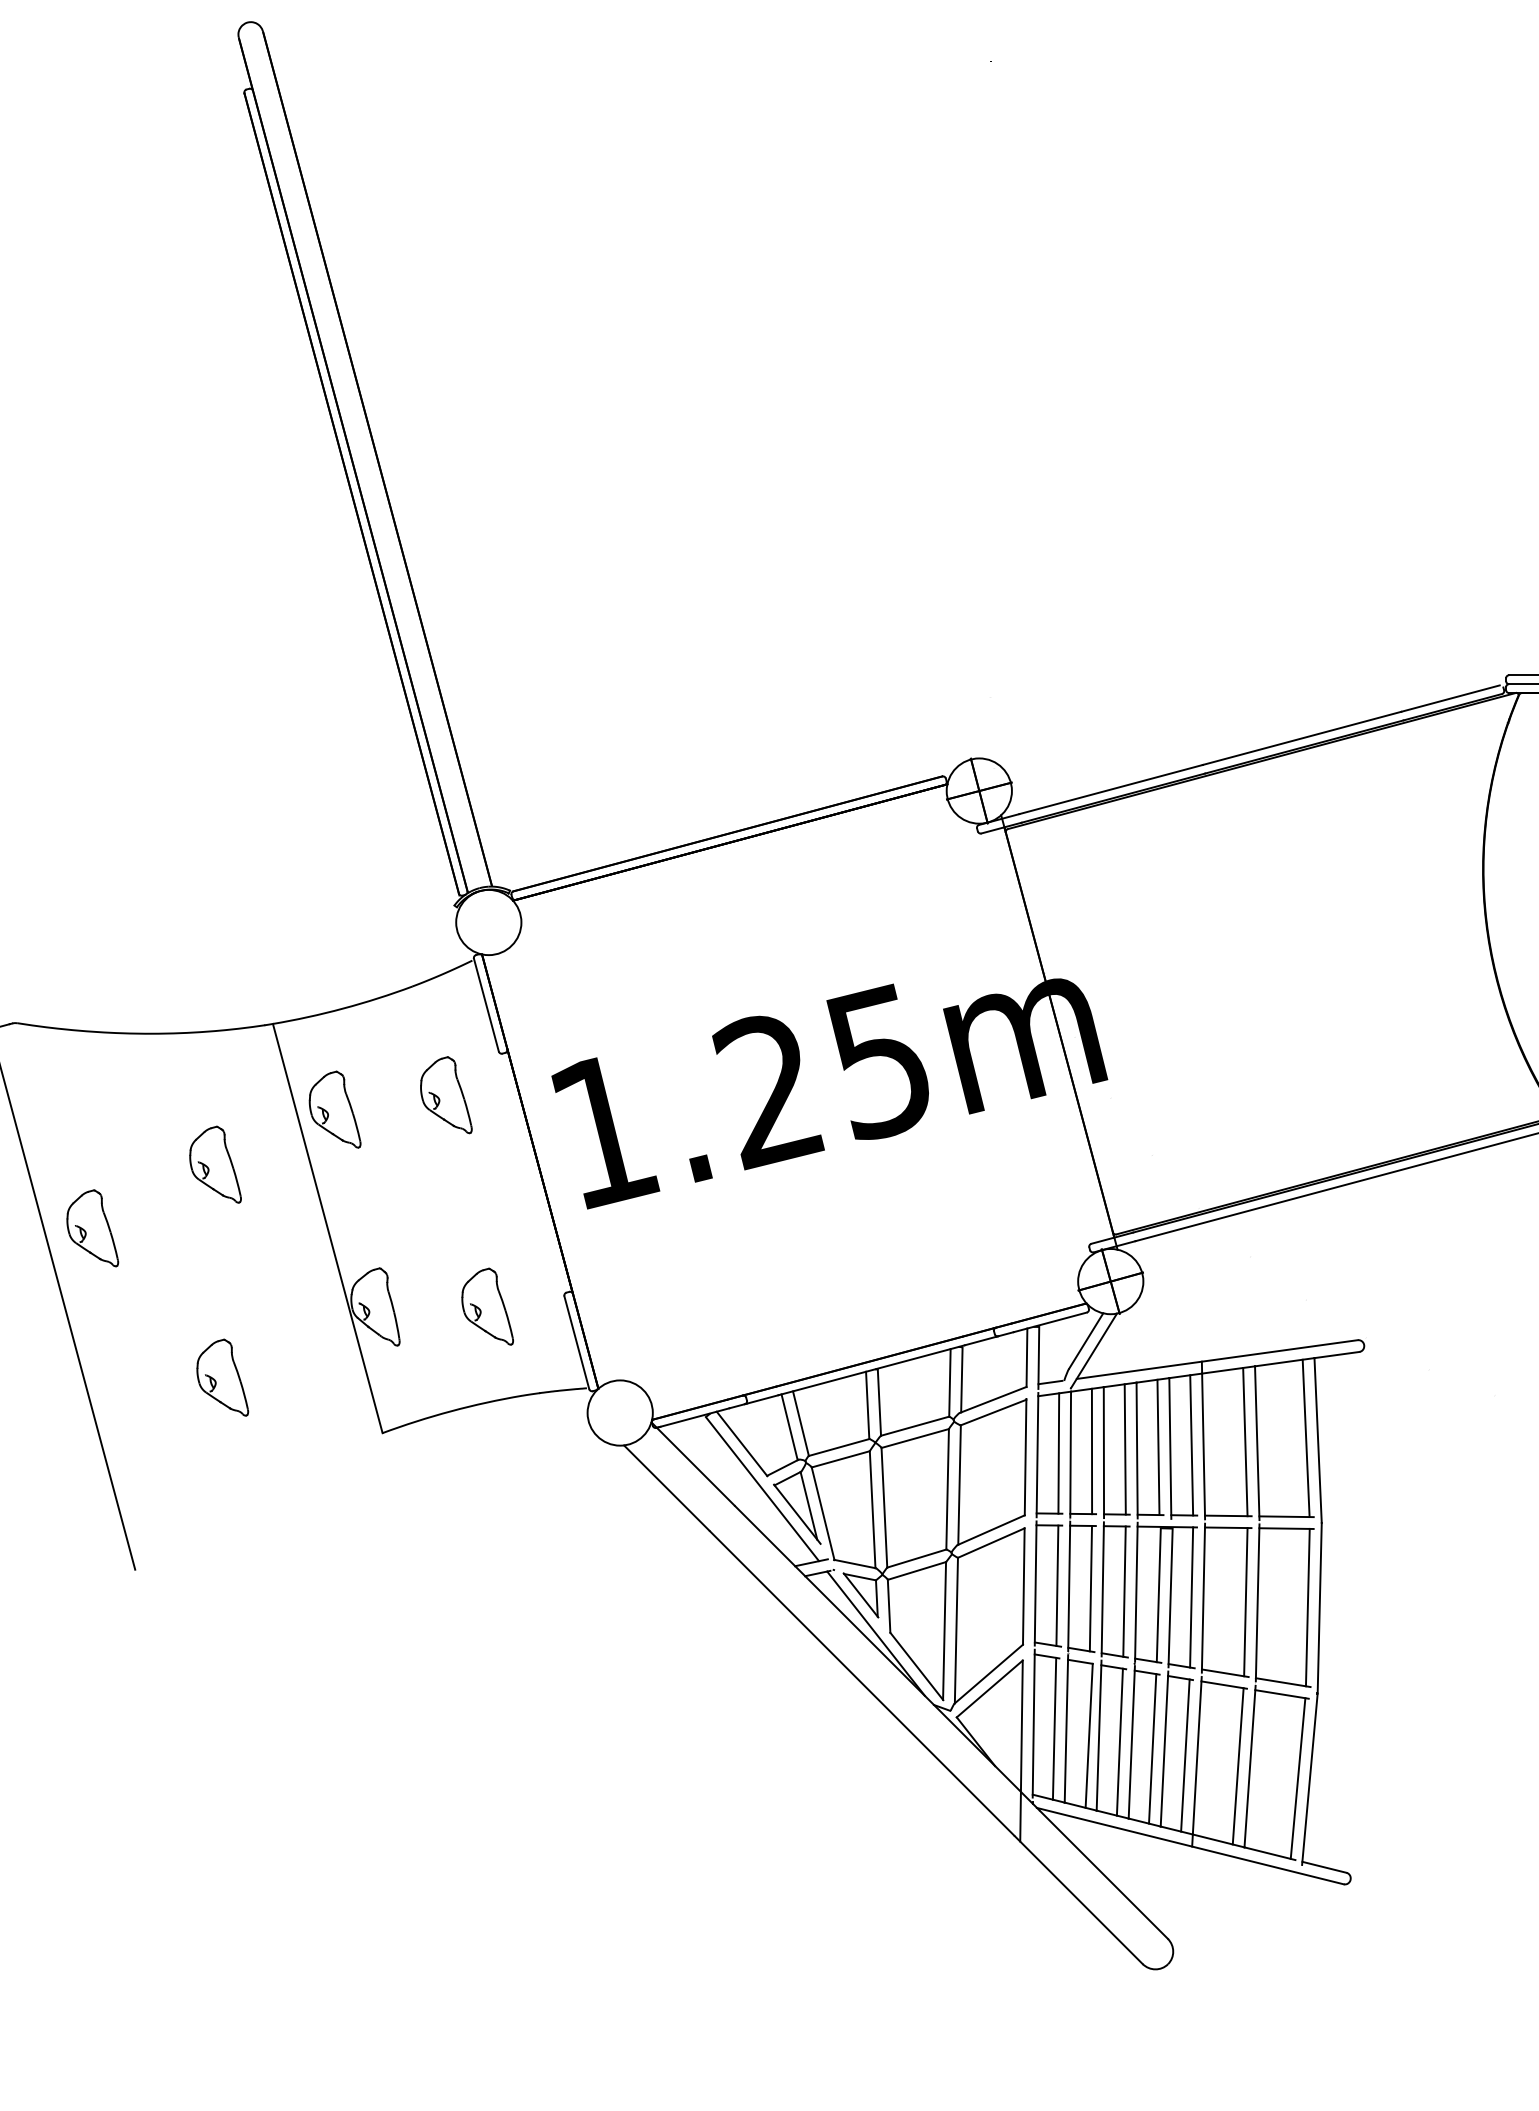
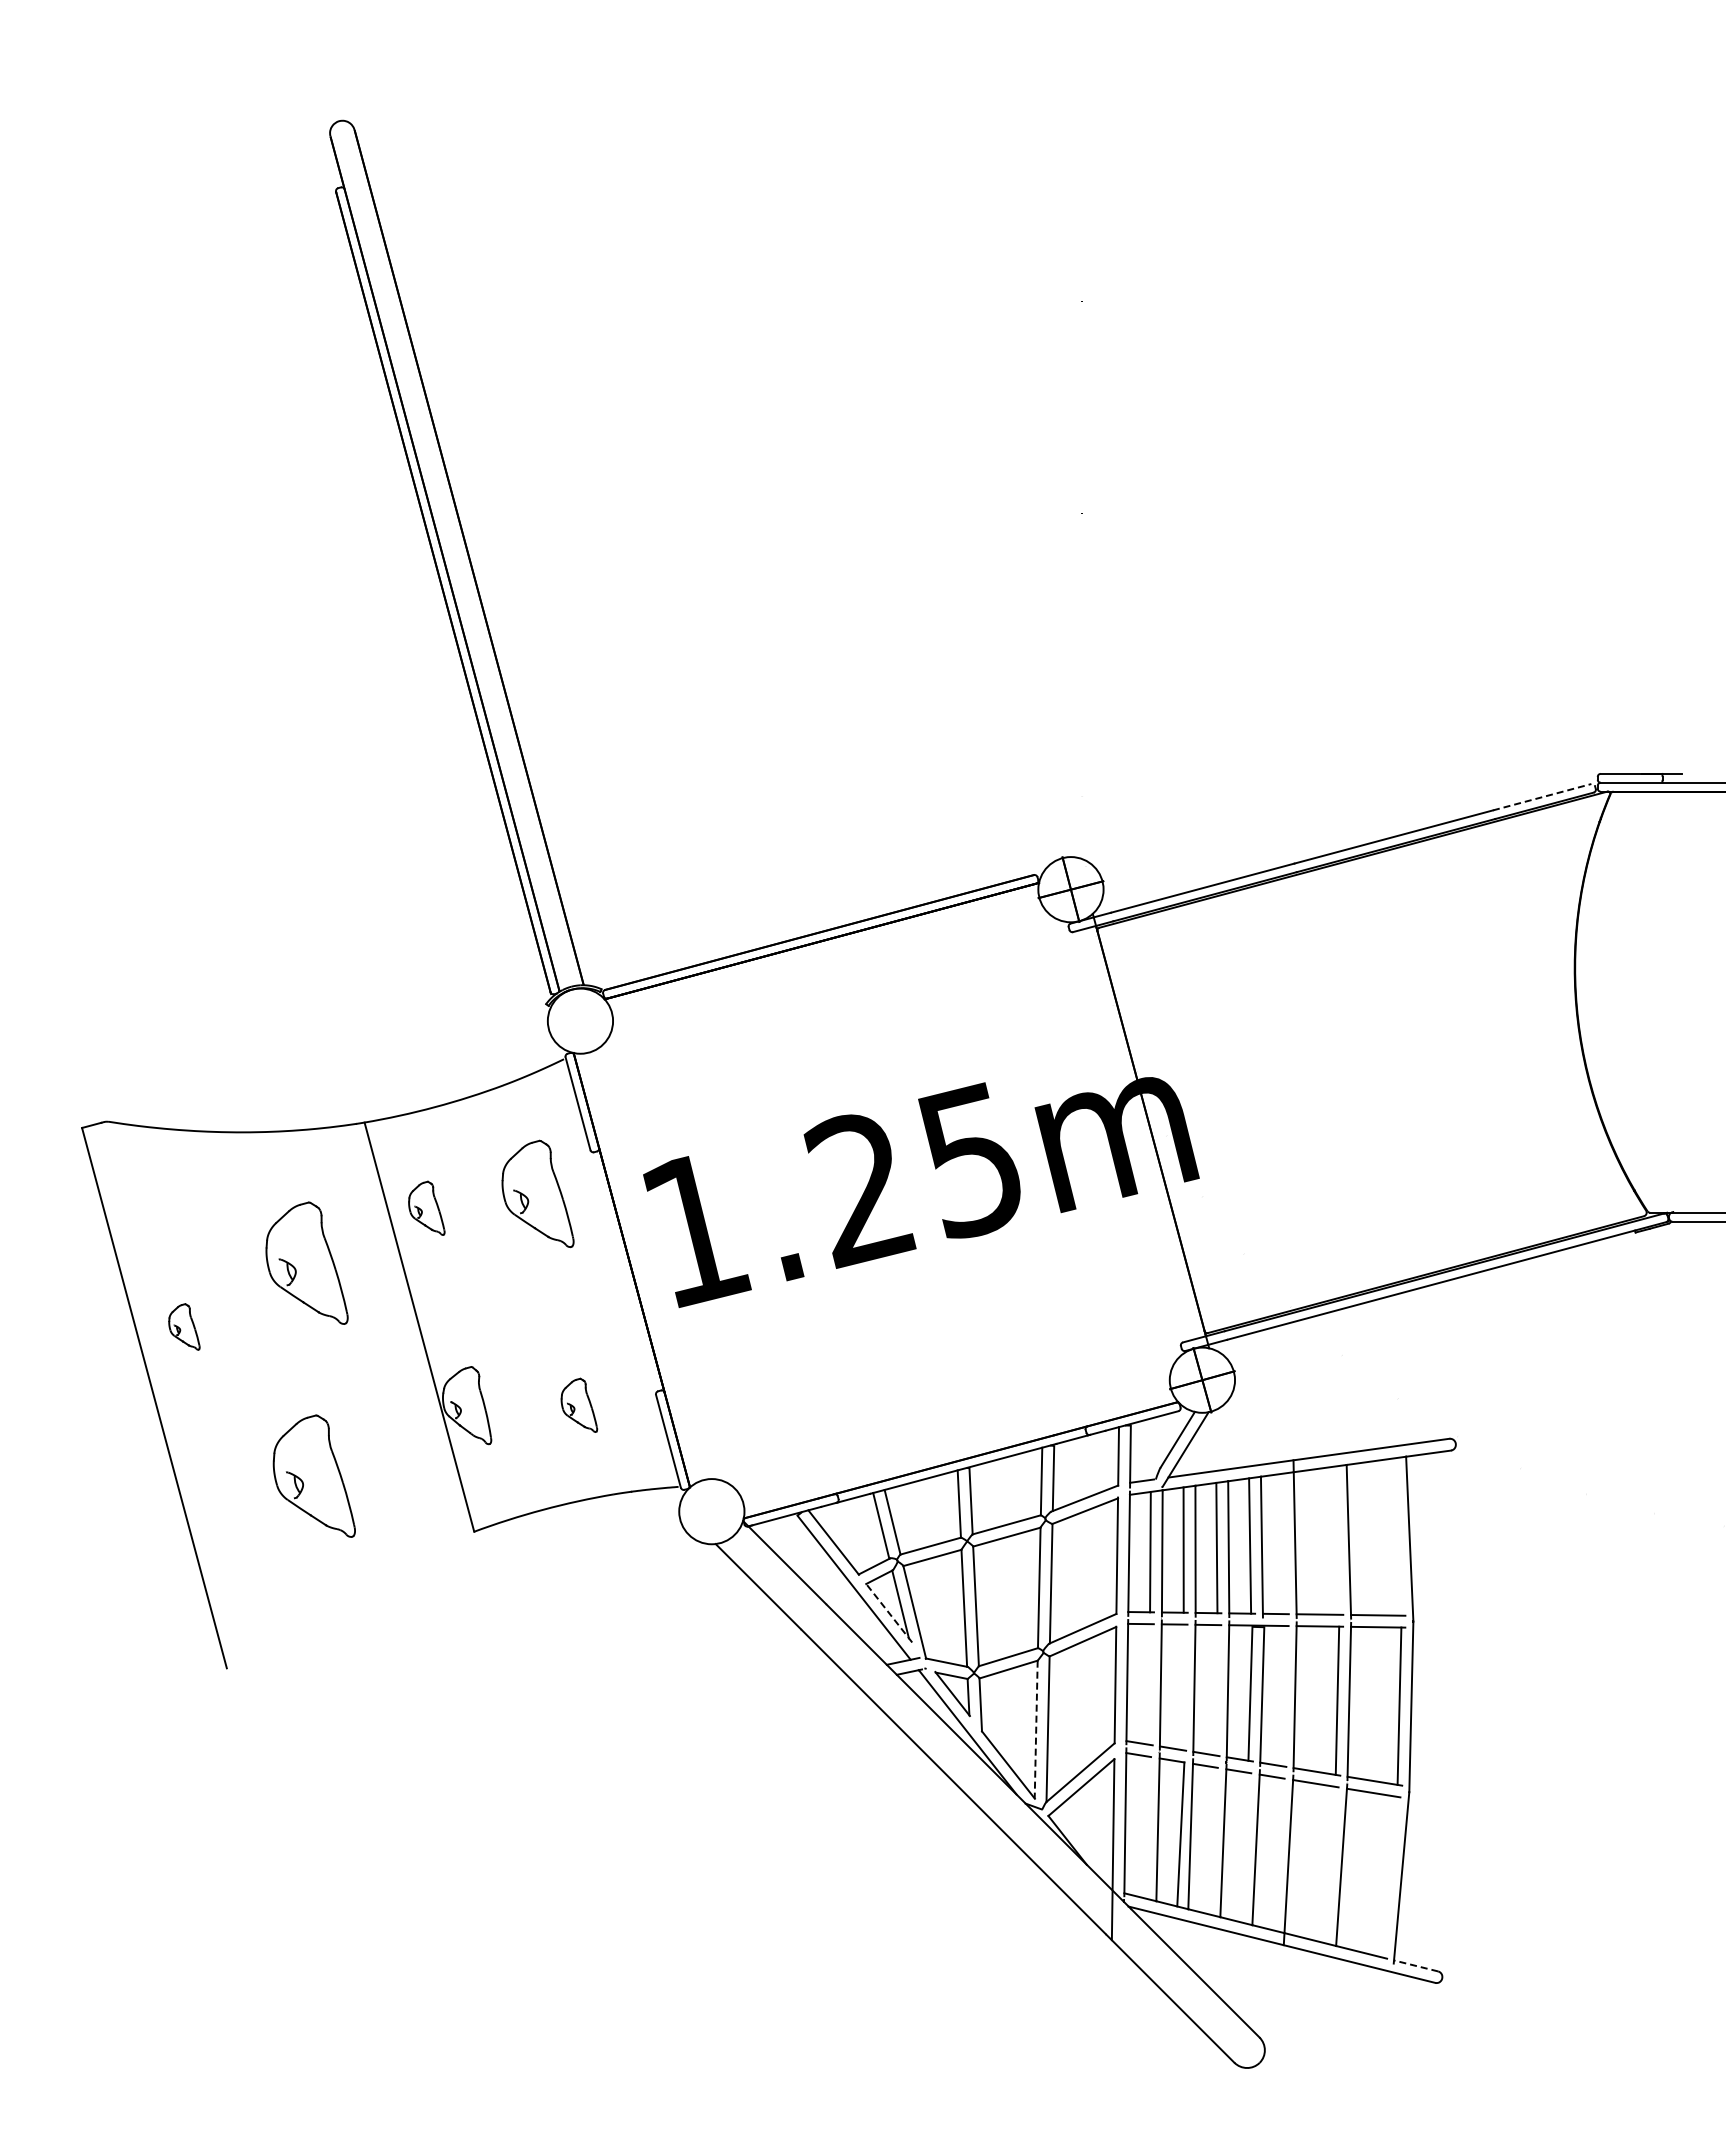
line: (1450, 698) -> (1542, 797), solid -> dashed
part: (445, 1094) -> (537, 1193), size x1.4
part: (334, 1109) -> (426, 1208), size x0.7
part: (215, 1164) -> (307, 1263), size x1.6
part: (92, 1227) -> (184, 1326), size x0.6
part: (487, 1306) -> (579, 1405), size x0.7
part: (222, 1377) -> (314, 1476), size x1.6
line: (1305, 1437) -> (1397, 1536), removed
line: (1244, 1441) -> (1336, 1540), removed
line: (1190, 1444) -> (1282, 1543), removed
line: (796, 1513) -> (888, 1612), solid -> dashed
line: (1056, 1585) -> (1148, 1684), removed
line: (1090, 1588) -> (1182, 1687), removed
line: (1123, 1591) -> (1215, 1690), removed
line: (1190, 1596) -> (1282, 1695), removed
line: (944, 1630) -> (1036, 1729), solid -> dashed
line: (1053, 1728) -> (1145, 1827), removed
line: (1119, 1741) -> (1211, 1840), removed
line: (1151, 1748) -> (1243, 1847), removed
line: (1184, 1755) -> (1276, 1854), removed
line: (1237, 1765) -> (1329, 1864), removed
line: (1297, 1777) -> (1389, 1876), removed
line: (1324, 1866) -> (1416, 1965), solid -> dashed

